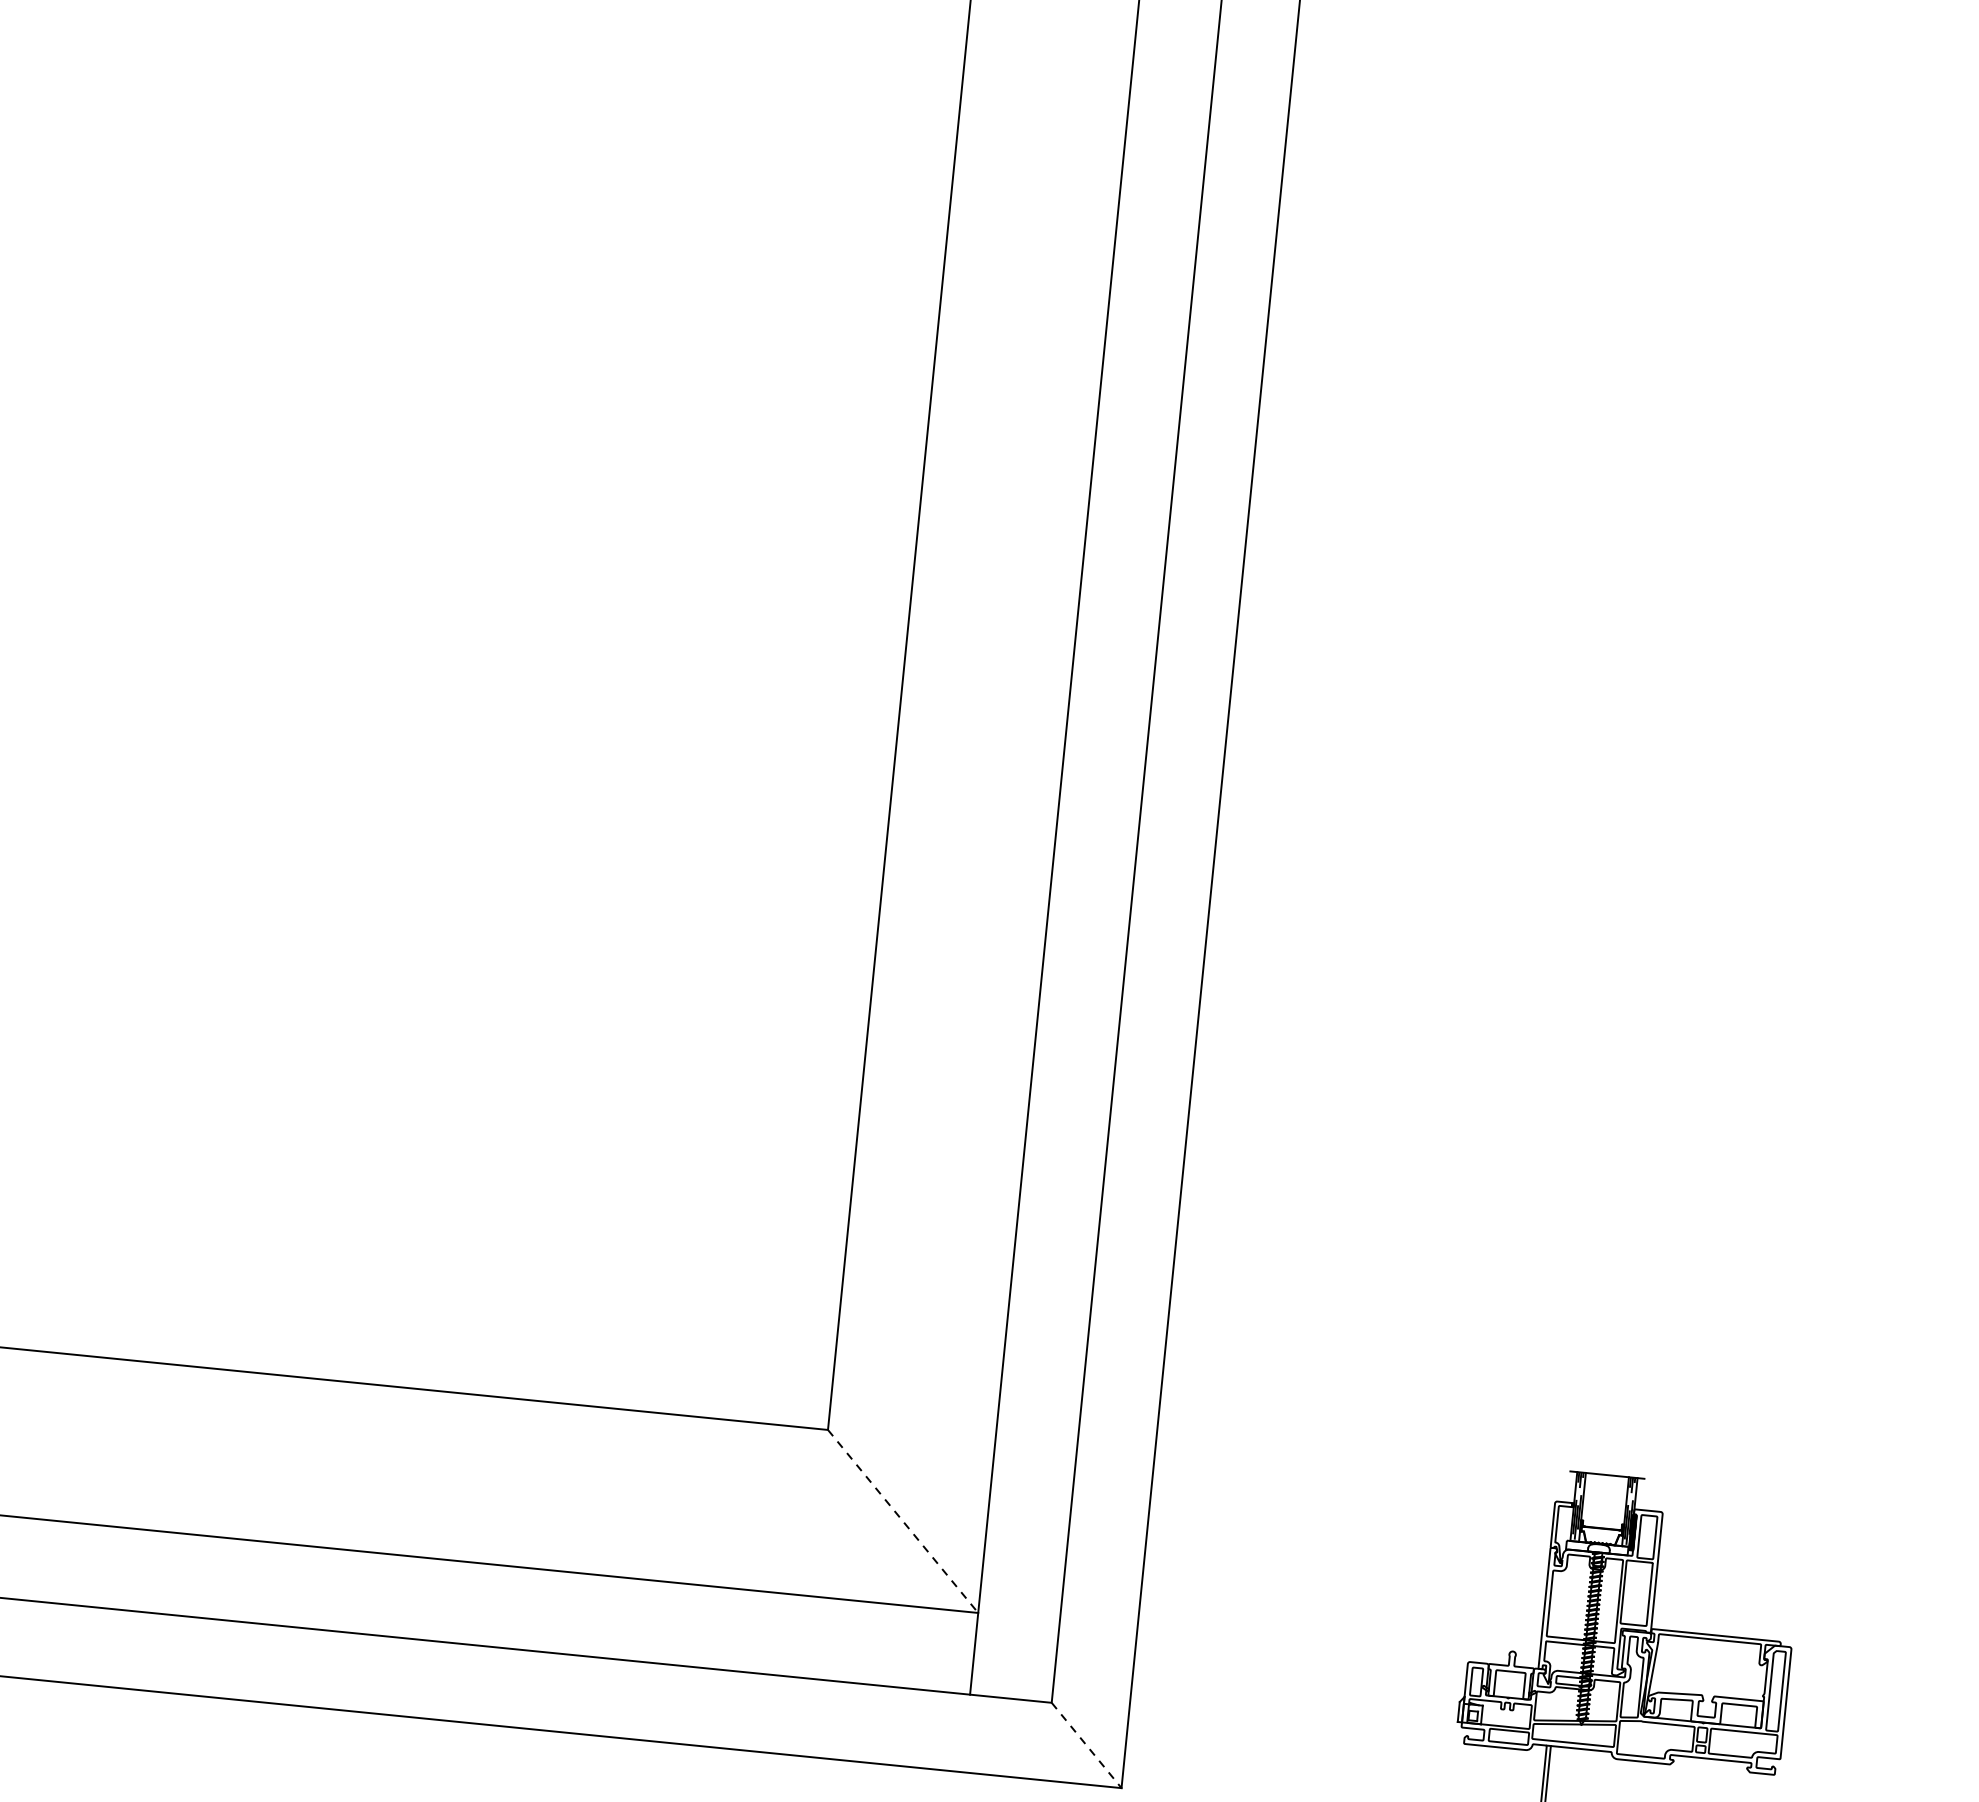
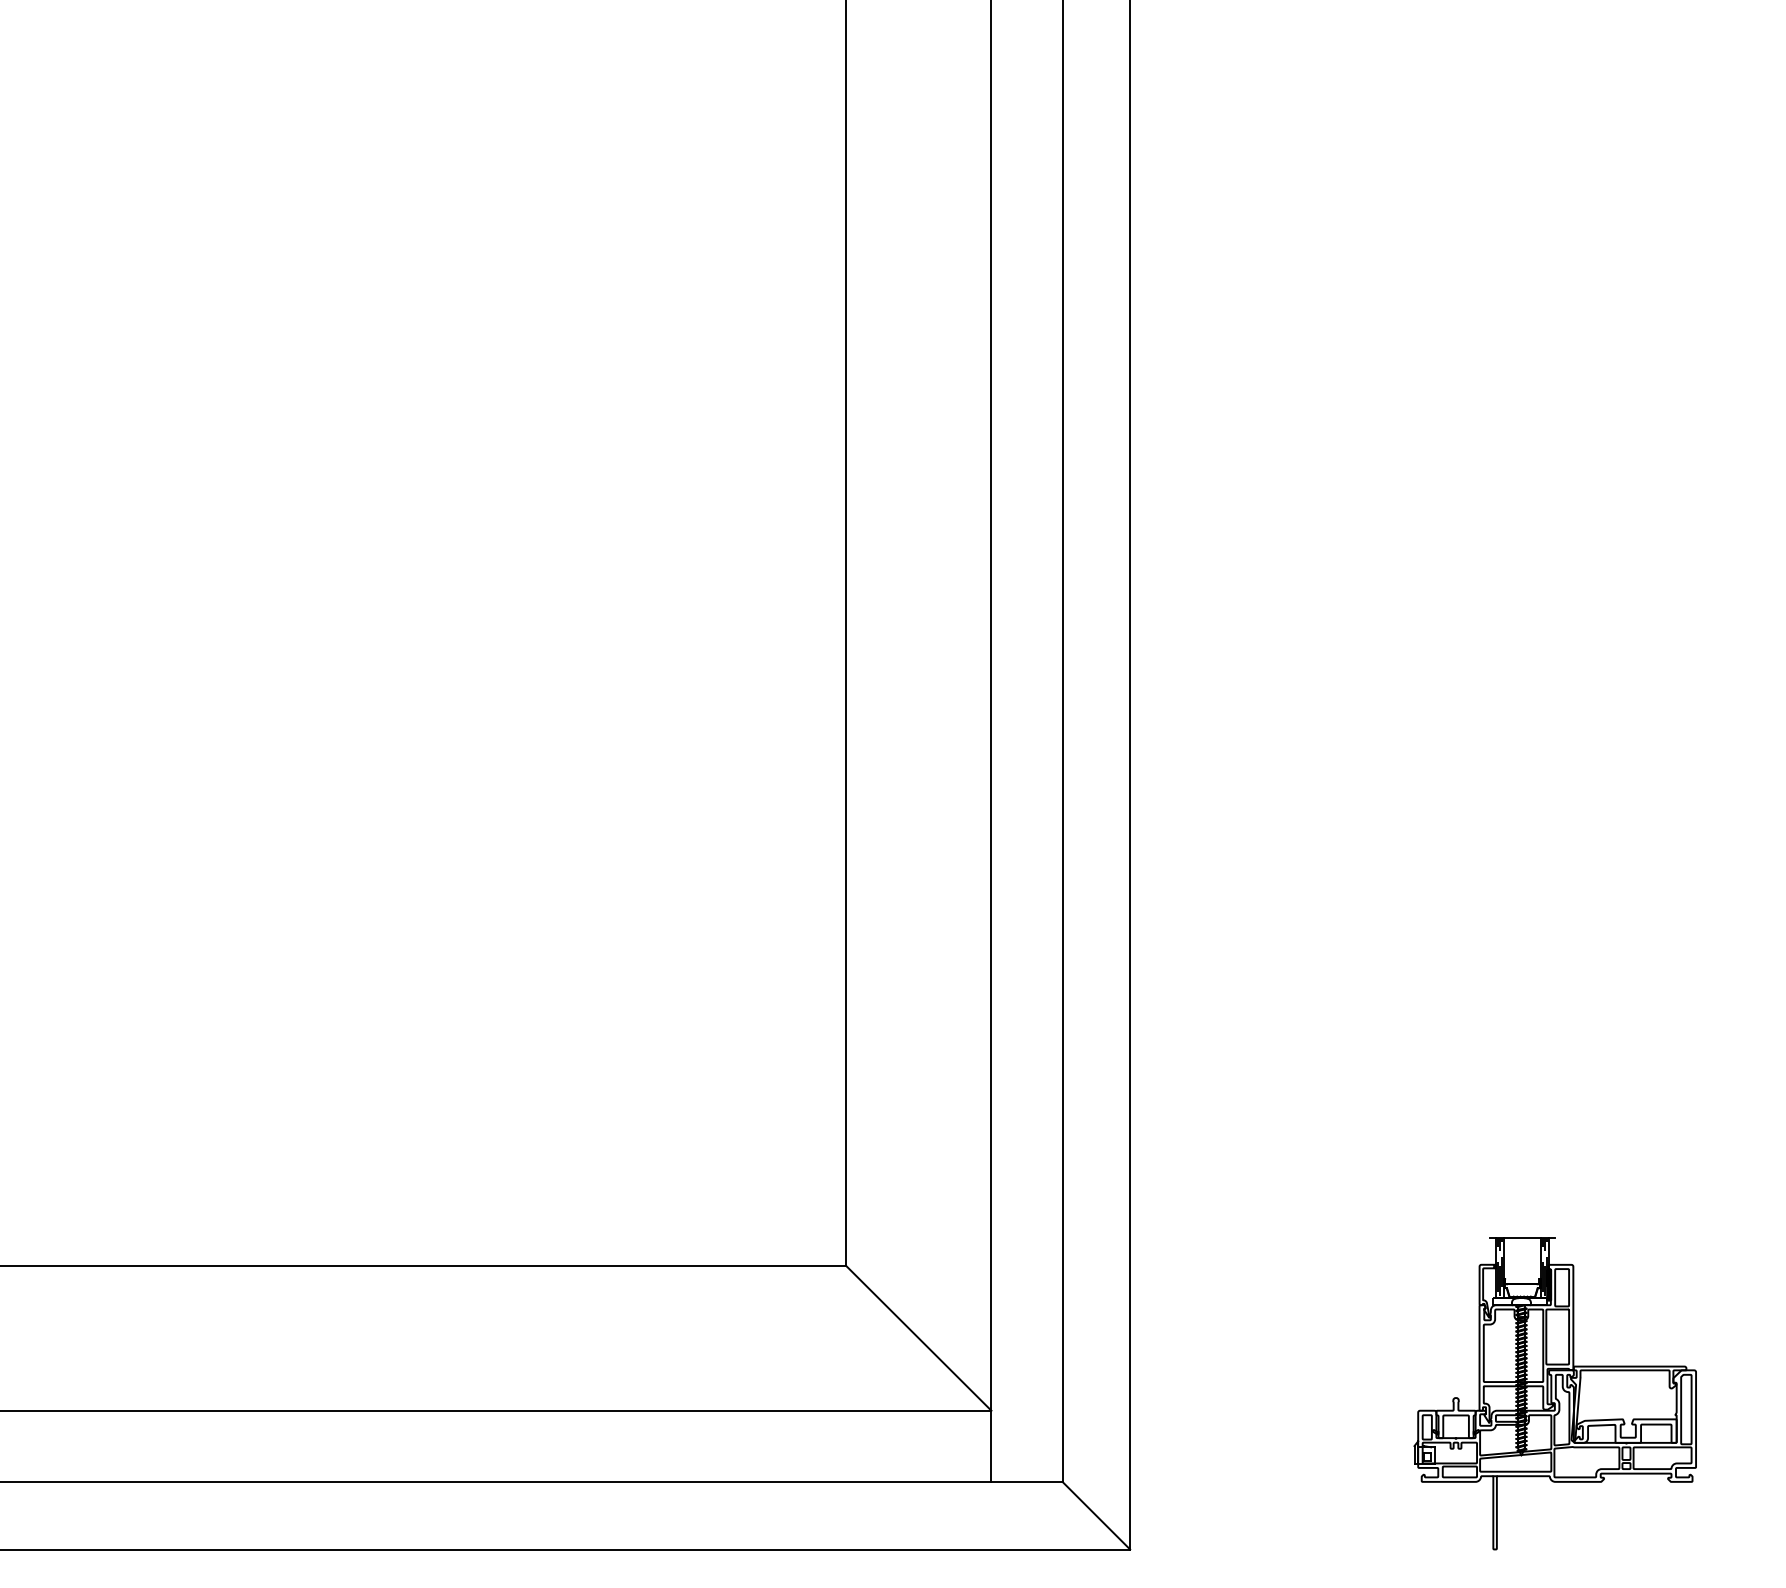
line: (902, 1521) -> (918, 1338), dashed -> solid
line: (1086, 1745) -> (1096, 1515), dashed -> solid

